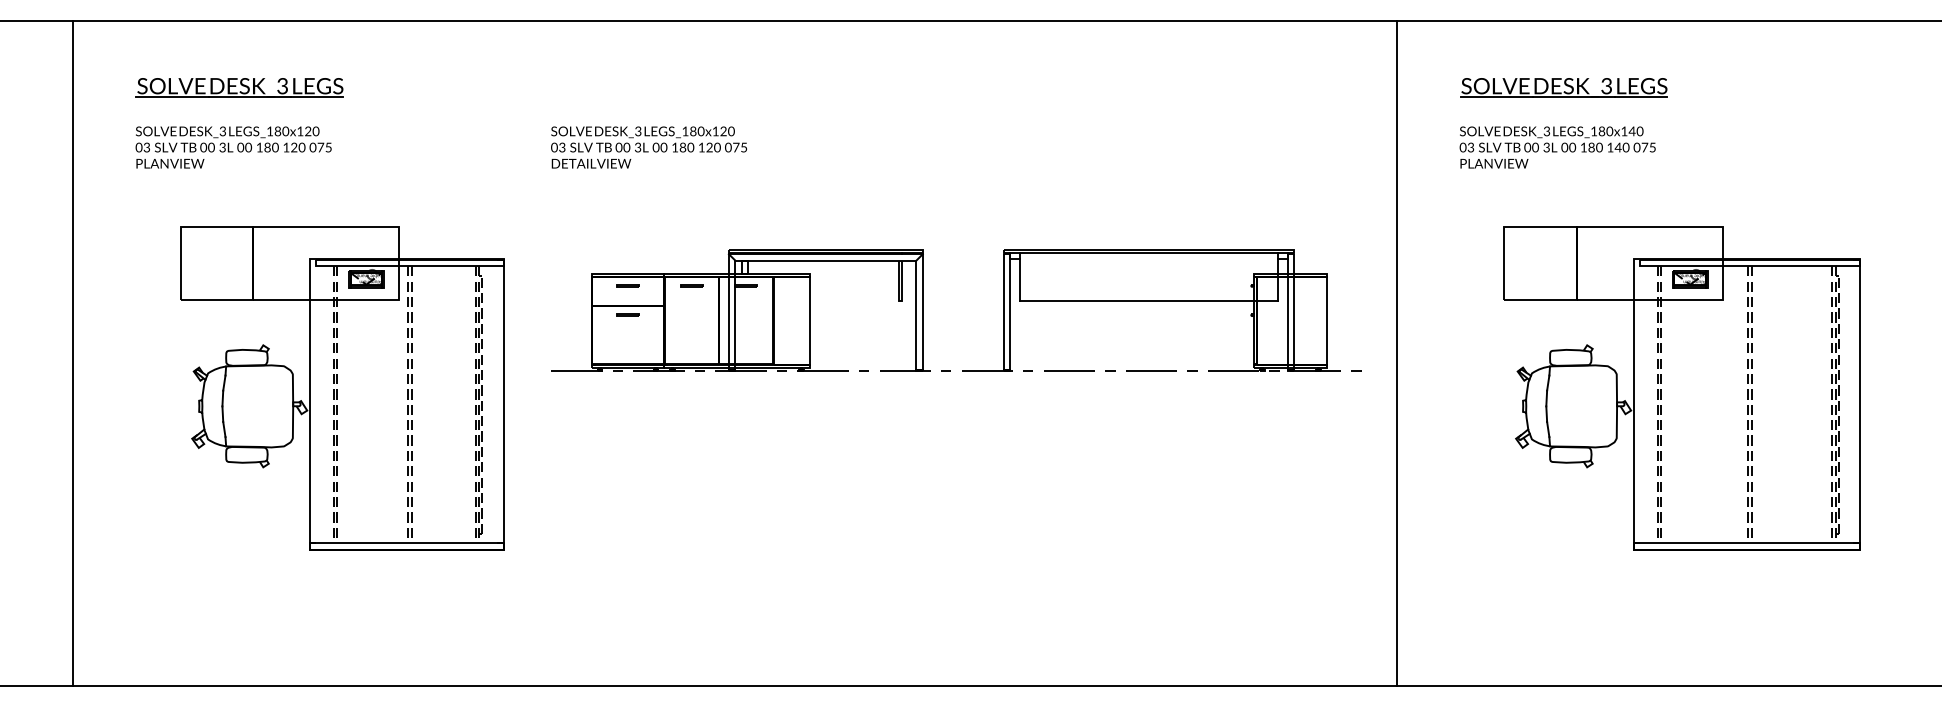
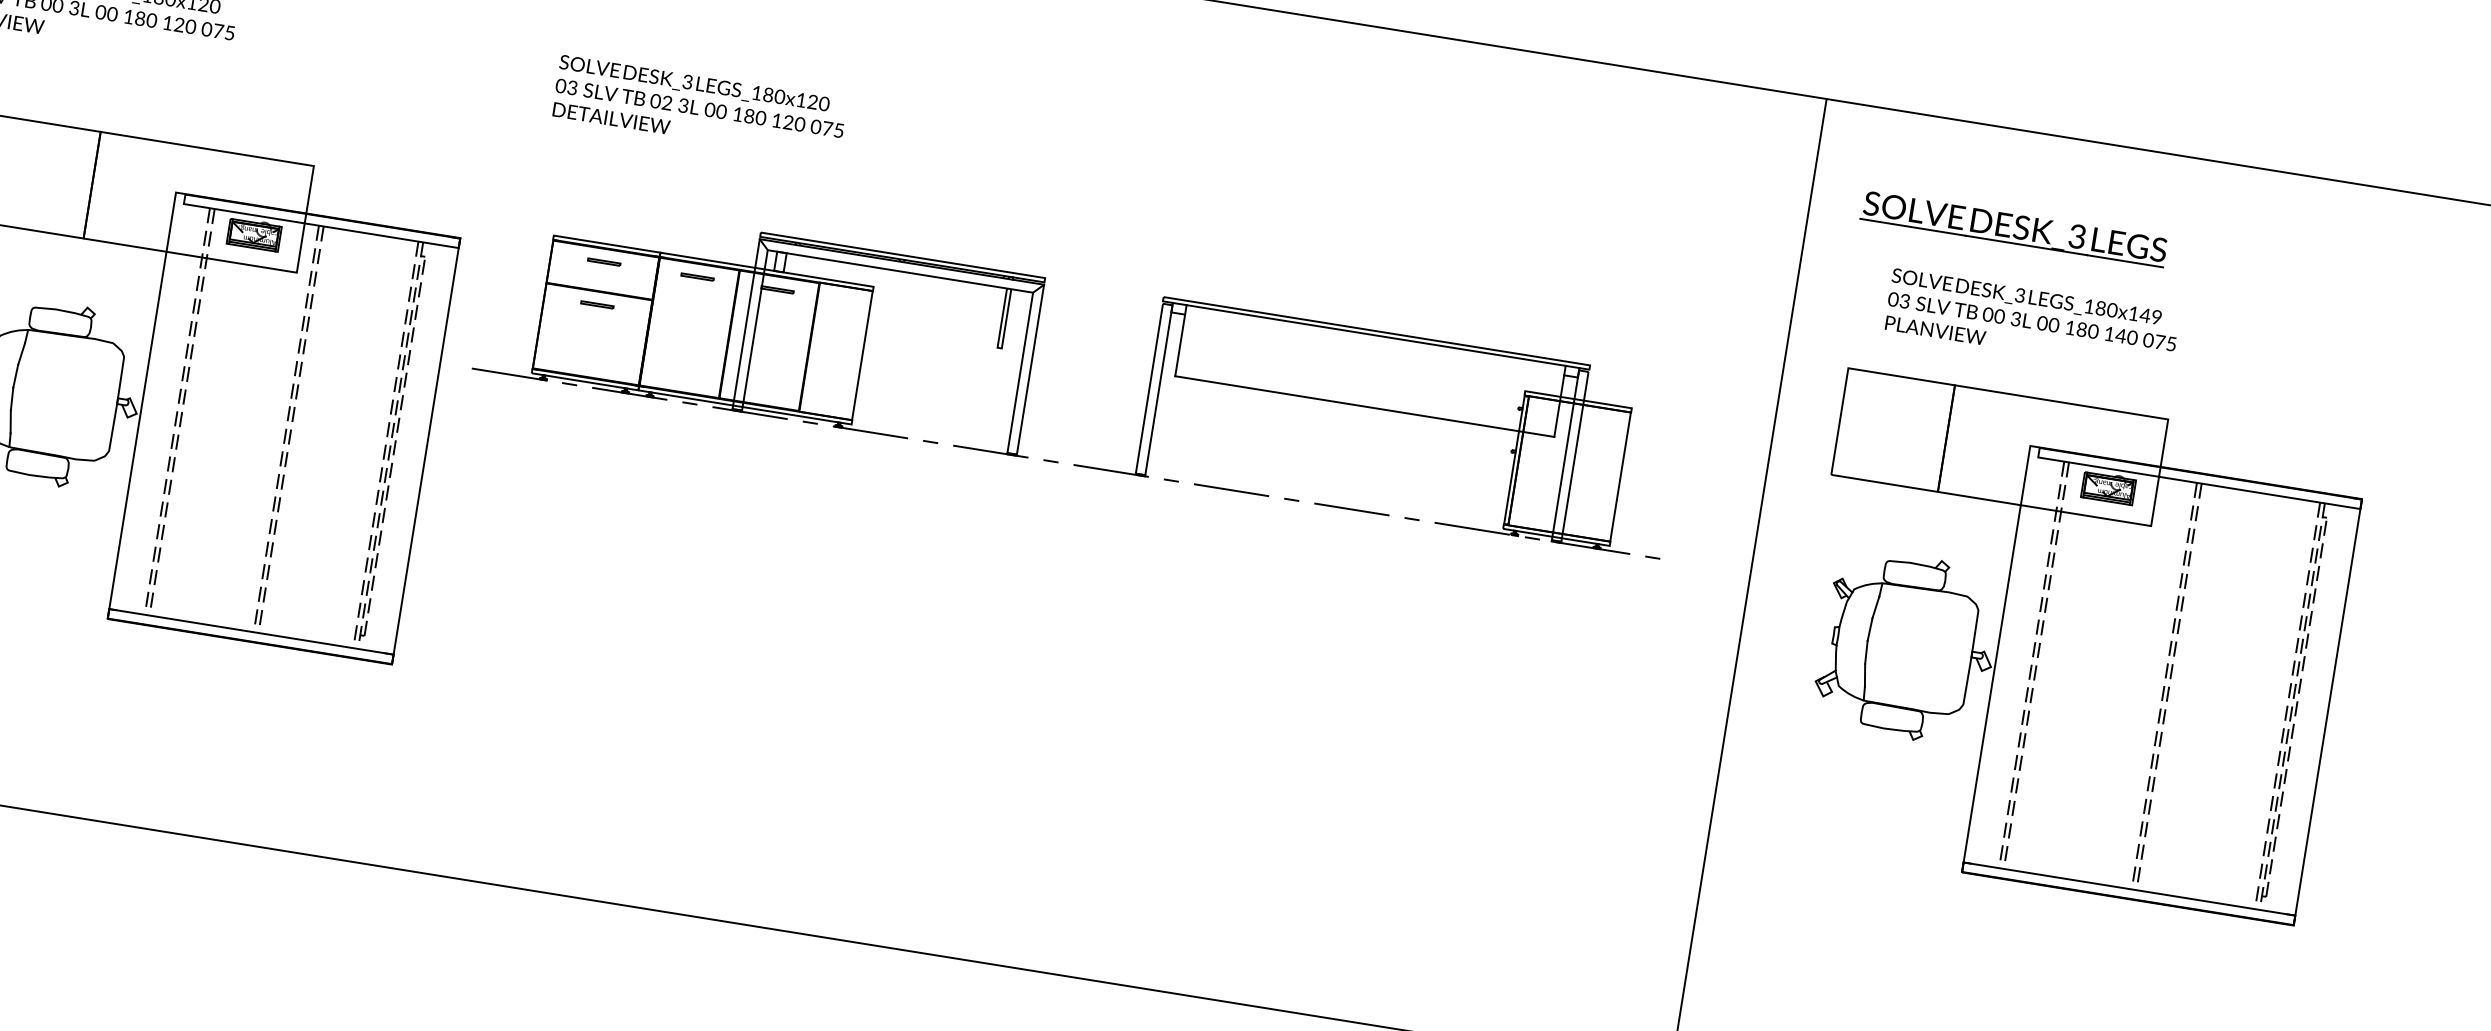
part: (1563, 87) -> (2013, 228), moved
text: (1639, 132) -> (2155, 318), LEGS_180x140 -> LEGS_180x149
text: (626, 148) -> (666, 104), 00 -> 02
part: (923, 310) -> (1031, 367), moved
part: (1681, 388) -> (2070, 646), moved

